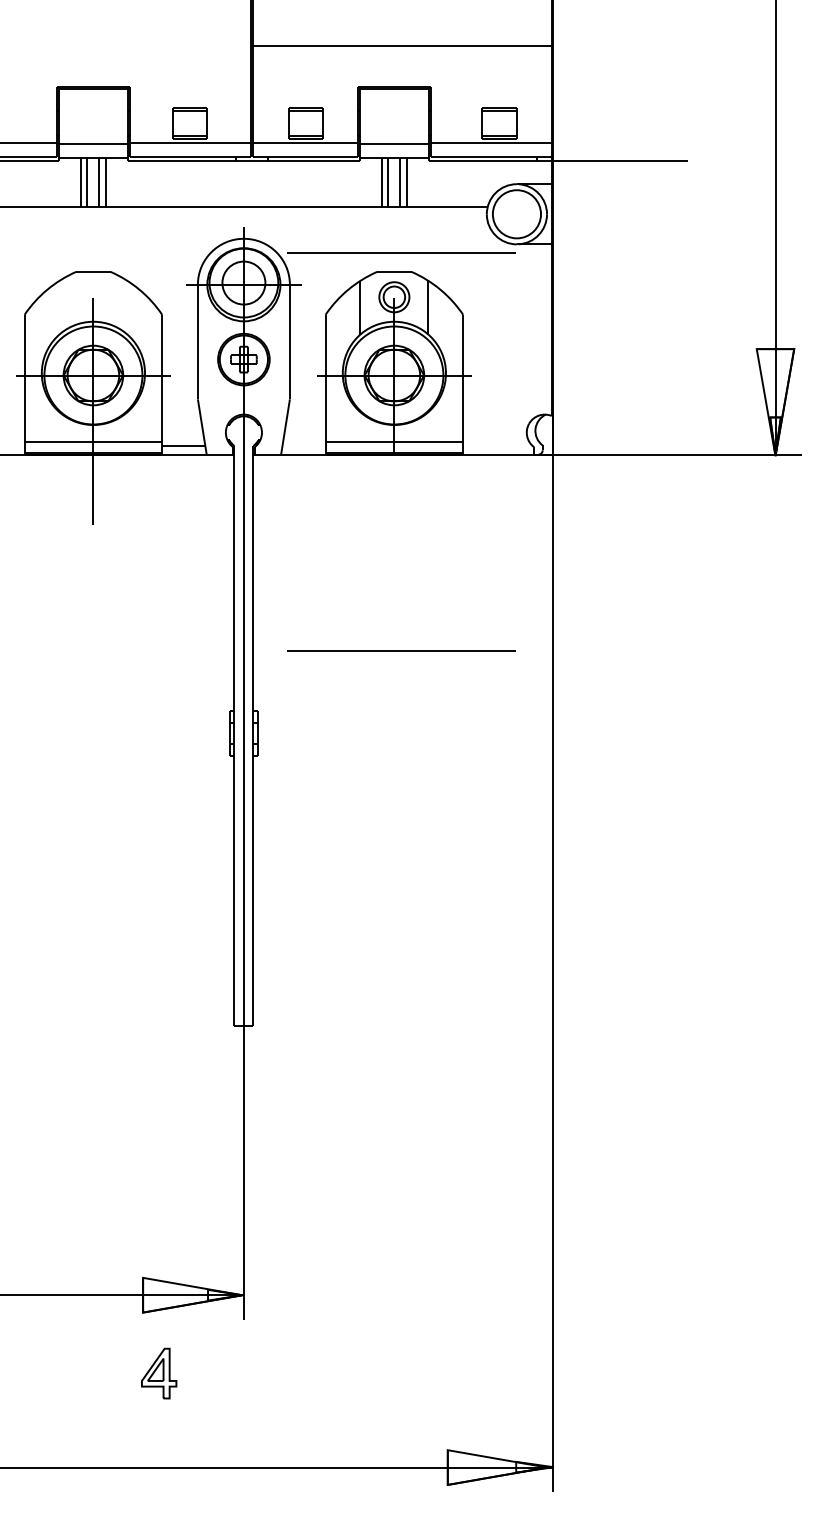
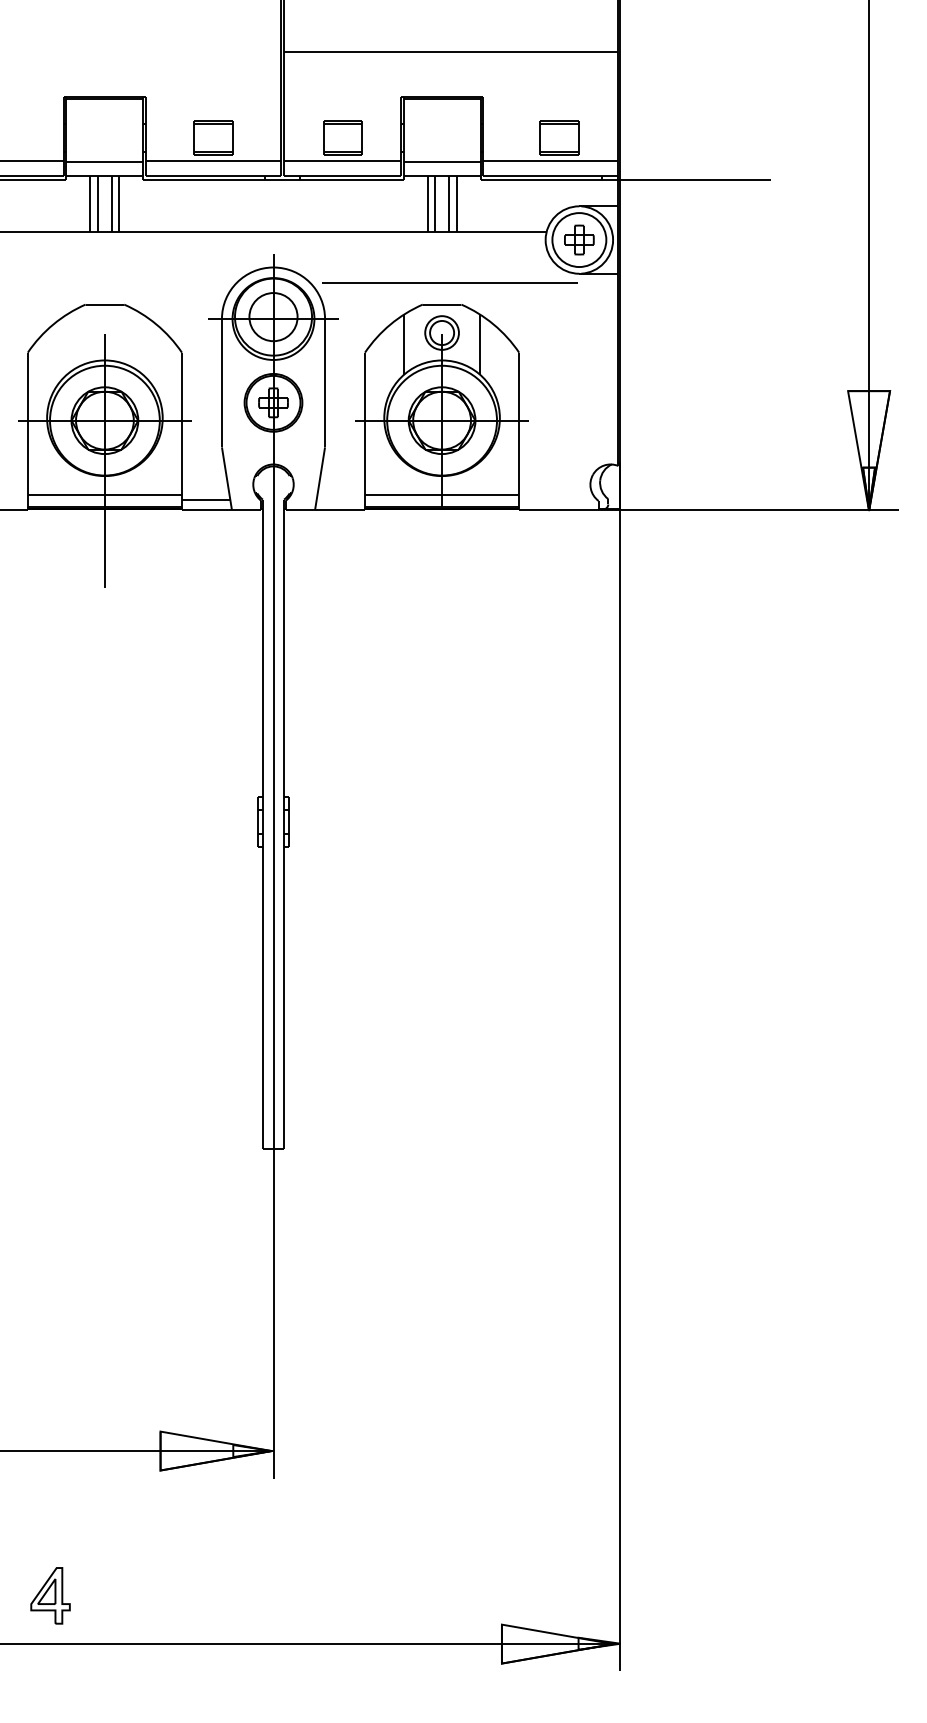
part: (517, 213) -> (579, 239), added
line: (401, 650) -> (449, 728), removed
part: (159, 1373) -> (50, 1595), moved

